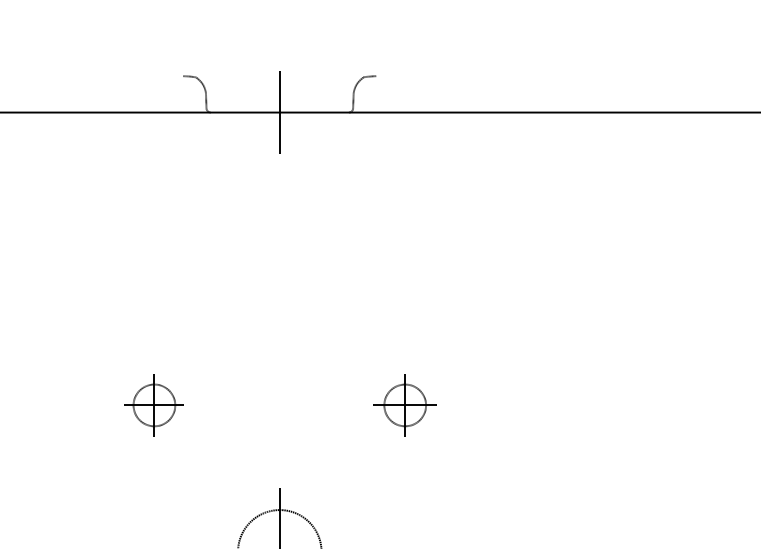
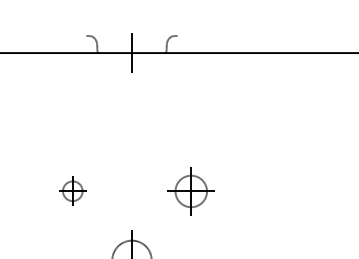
part: (403, 403) -> (190, 190), size x1.6

